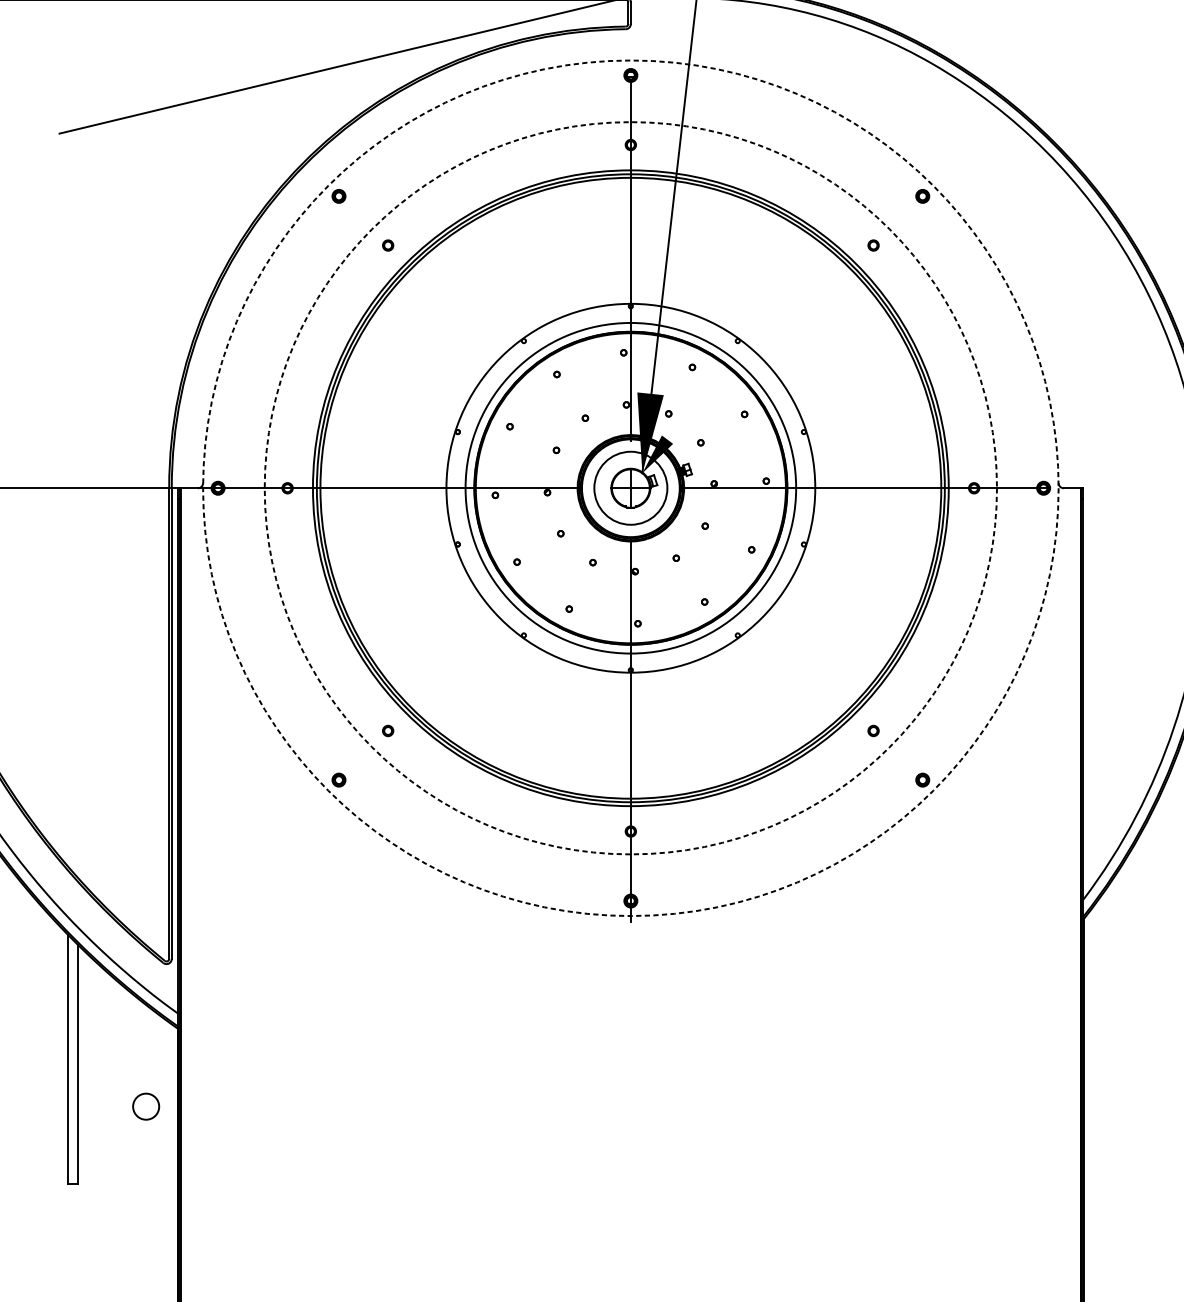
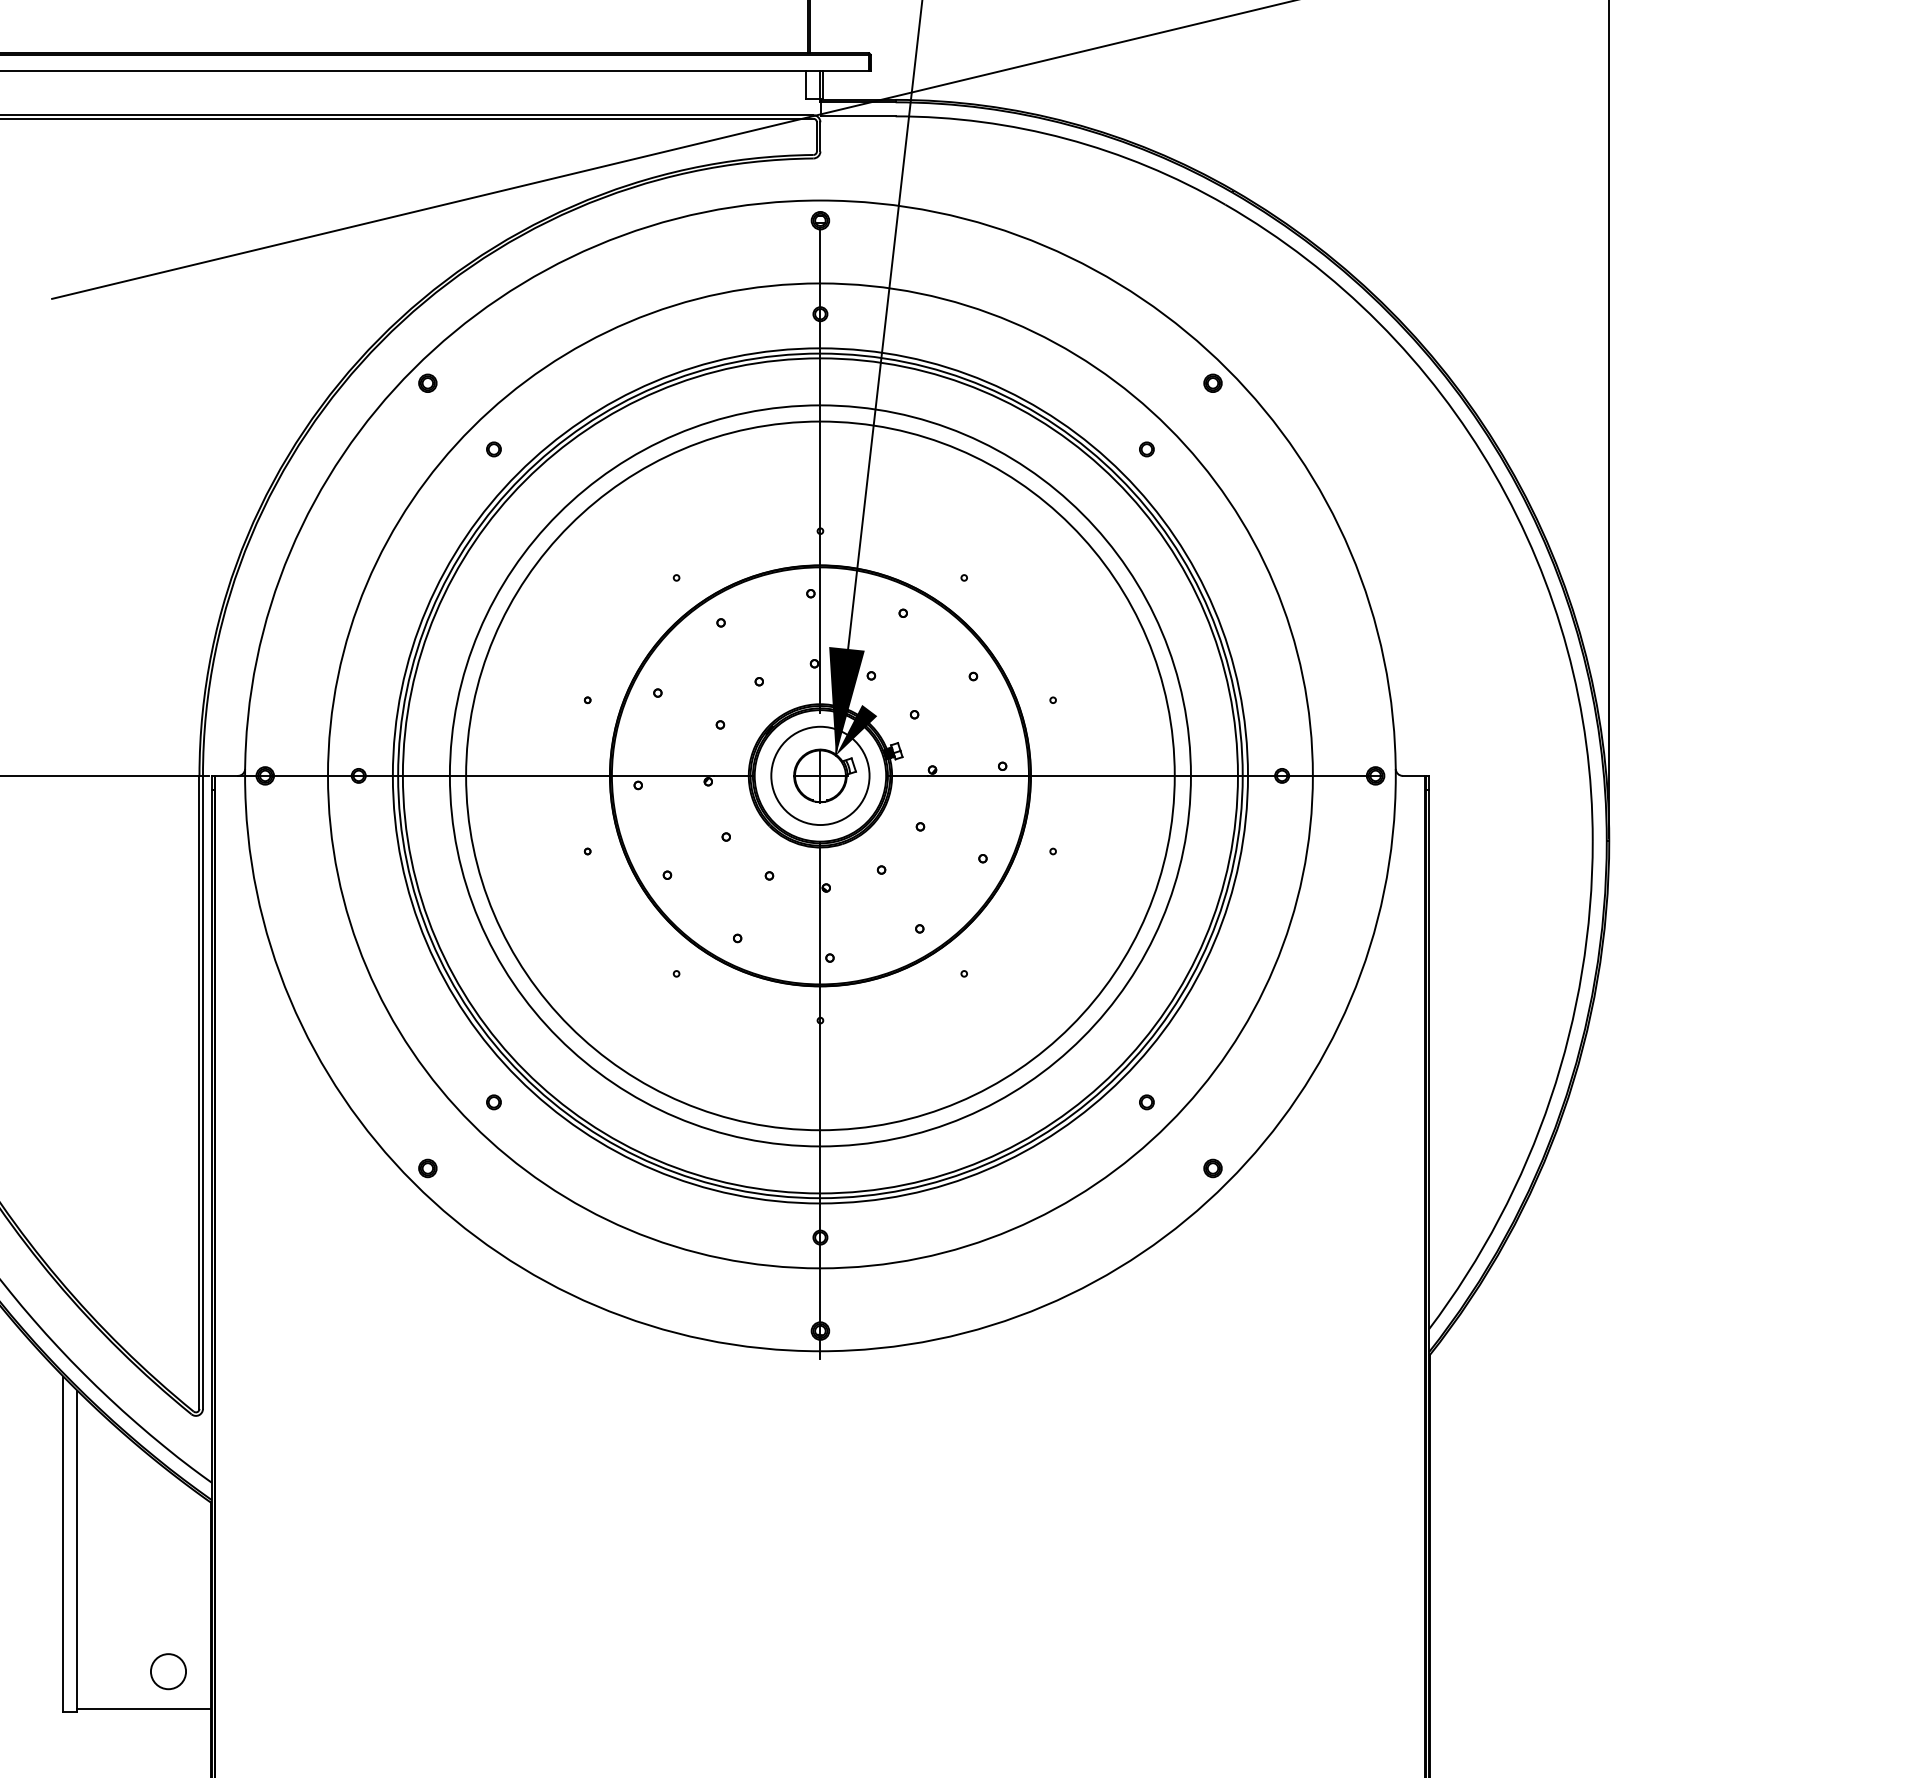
circle: (630, 487) -> (819, 775), dashed -> solid
circle: (630, 487) -> (819, 775), size x1.67
circle: (630, 487) -> (820, 775), dashed -> solid
circle: (630, 487) -> (820, 775), size x1.43
circle: (146, 1106) -> (168, 1671), moved
line: (127, 1181) -> (143, 1708), added

